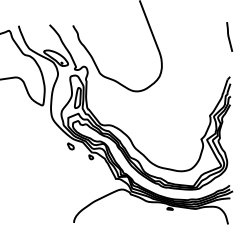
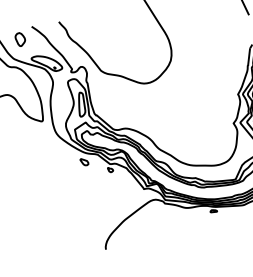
part: (37, 33) -> (19, 39), added

